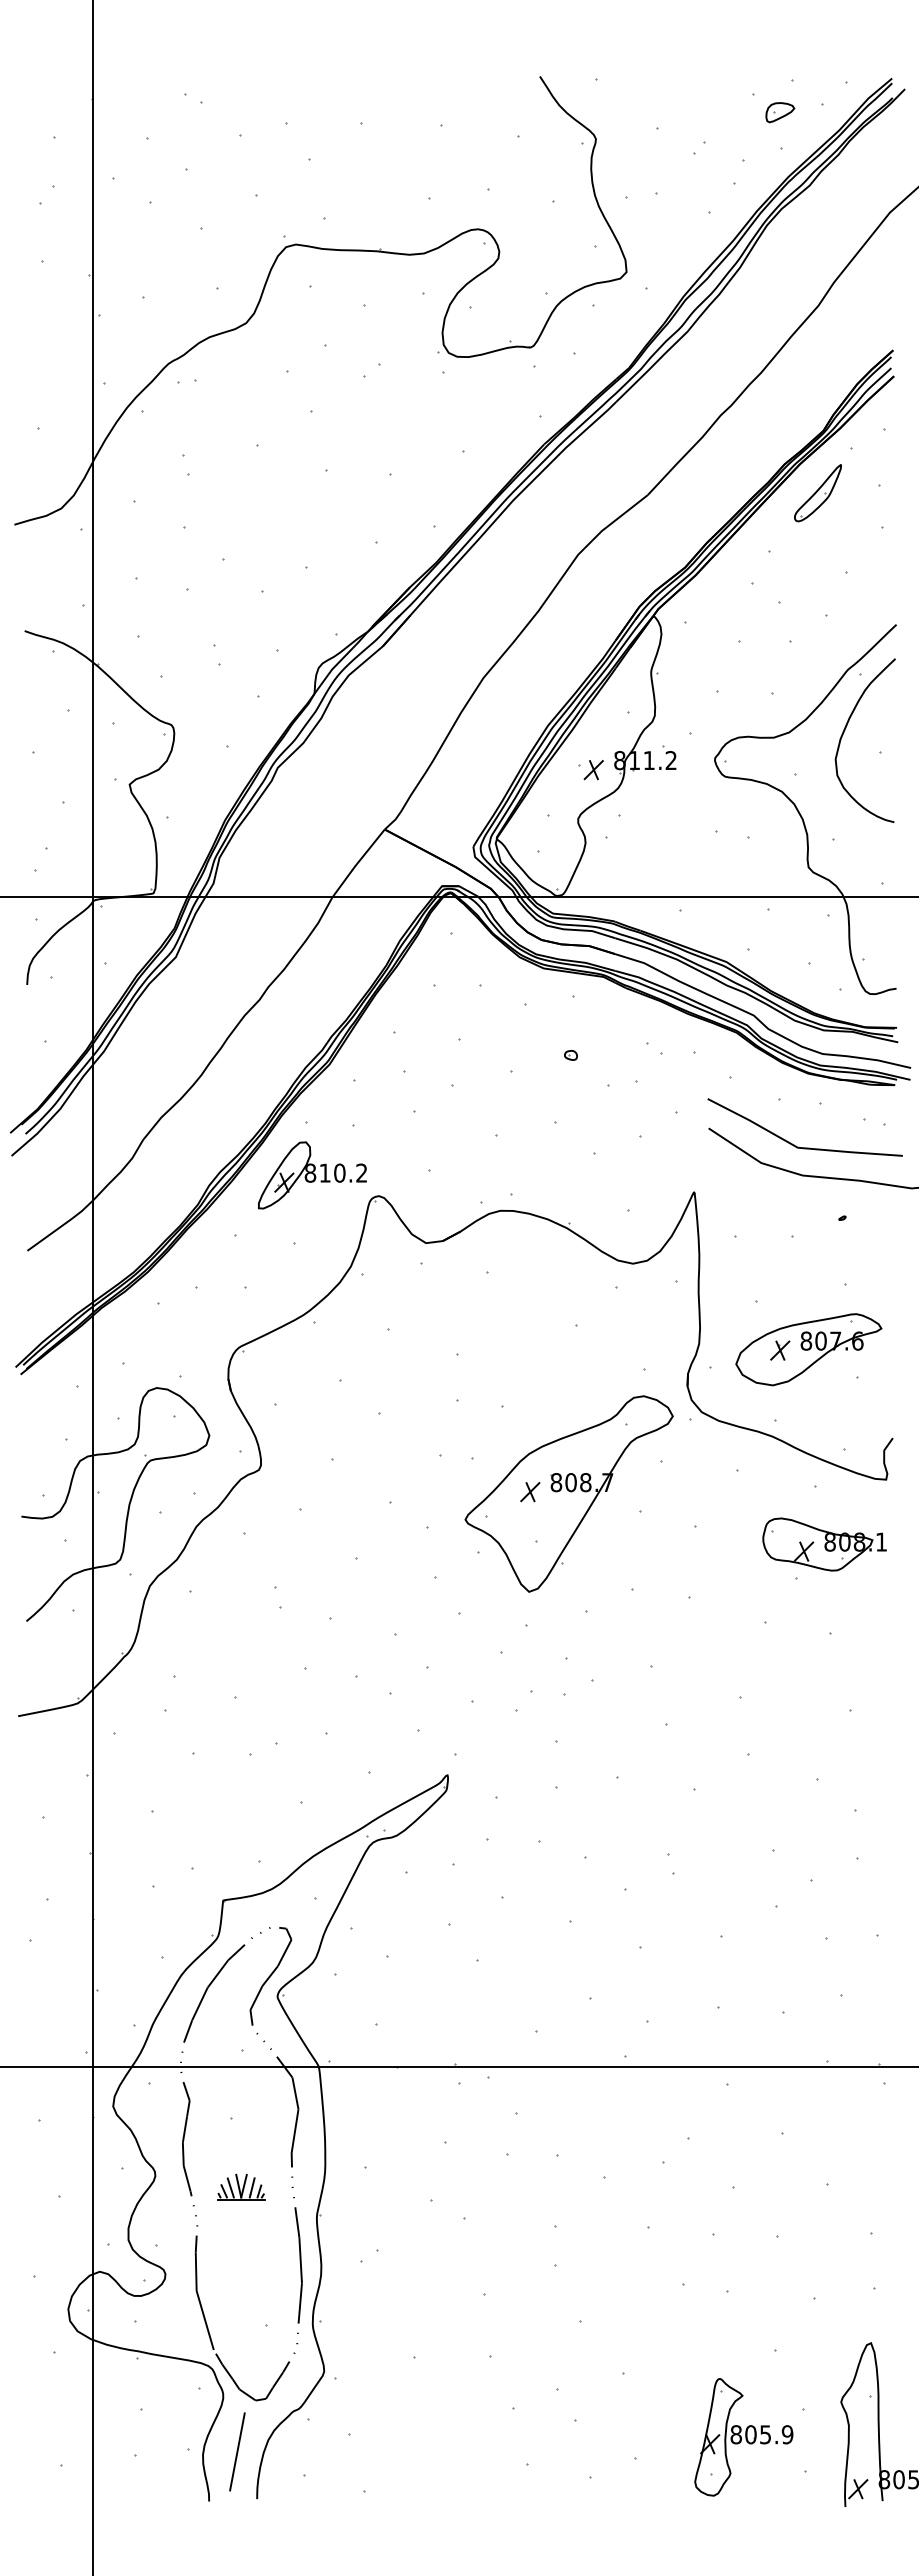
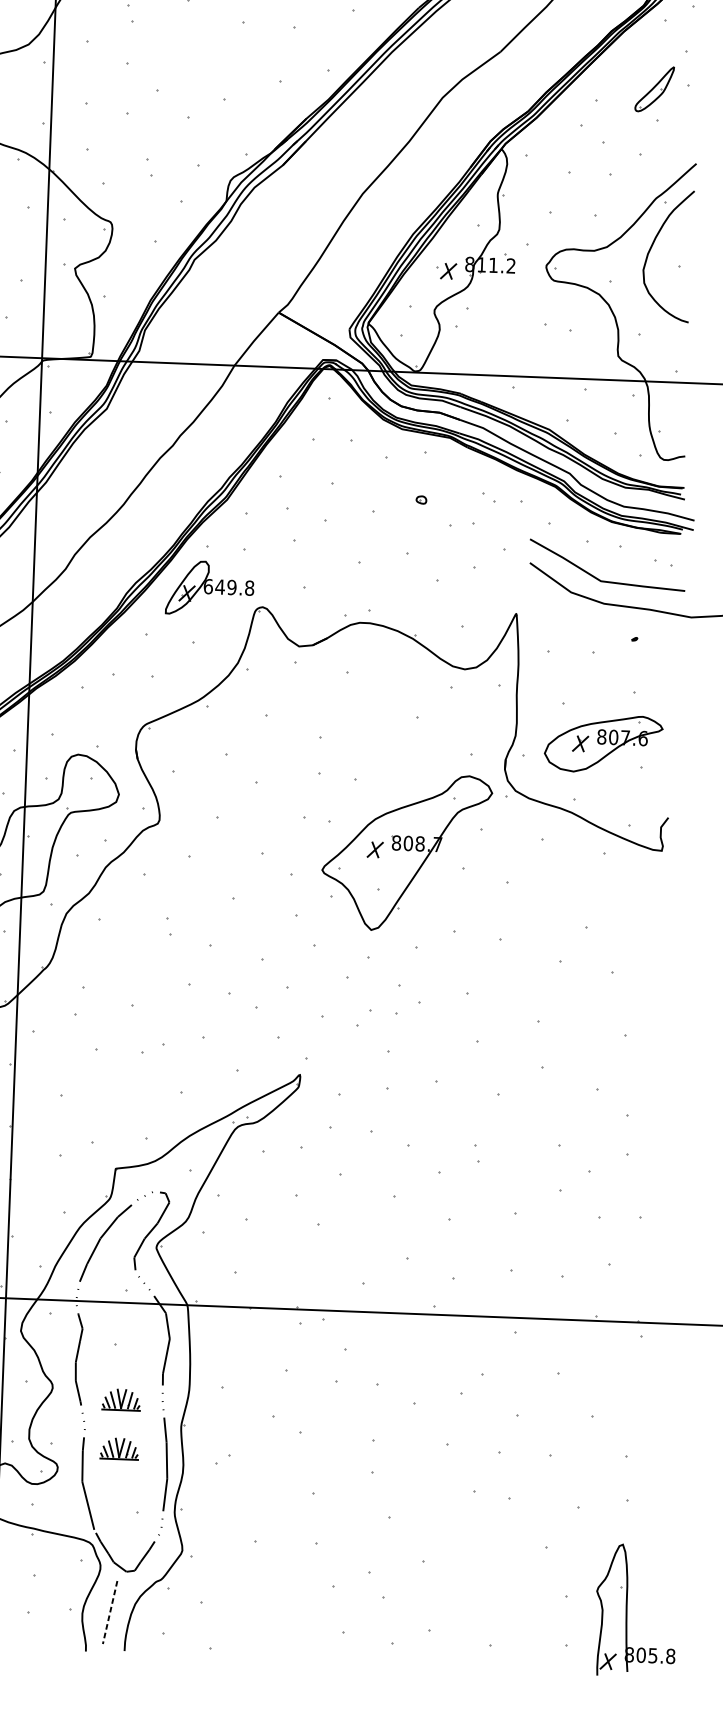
part: (817, 493) -> (654, 89), moved
text: (335, 1172) -> (228, 586), 810.2 -> 649.8
part: (824, 1544) -> (610, 901), removed
part: (241, 2247) -> (119, 1448), added
part: (743, 2437) -> (517, 1616), removed
line: (237, 2452) -> (110, 1612), solid -> dashed

